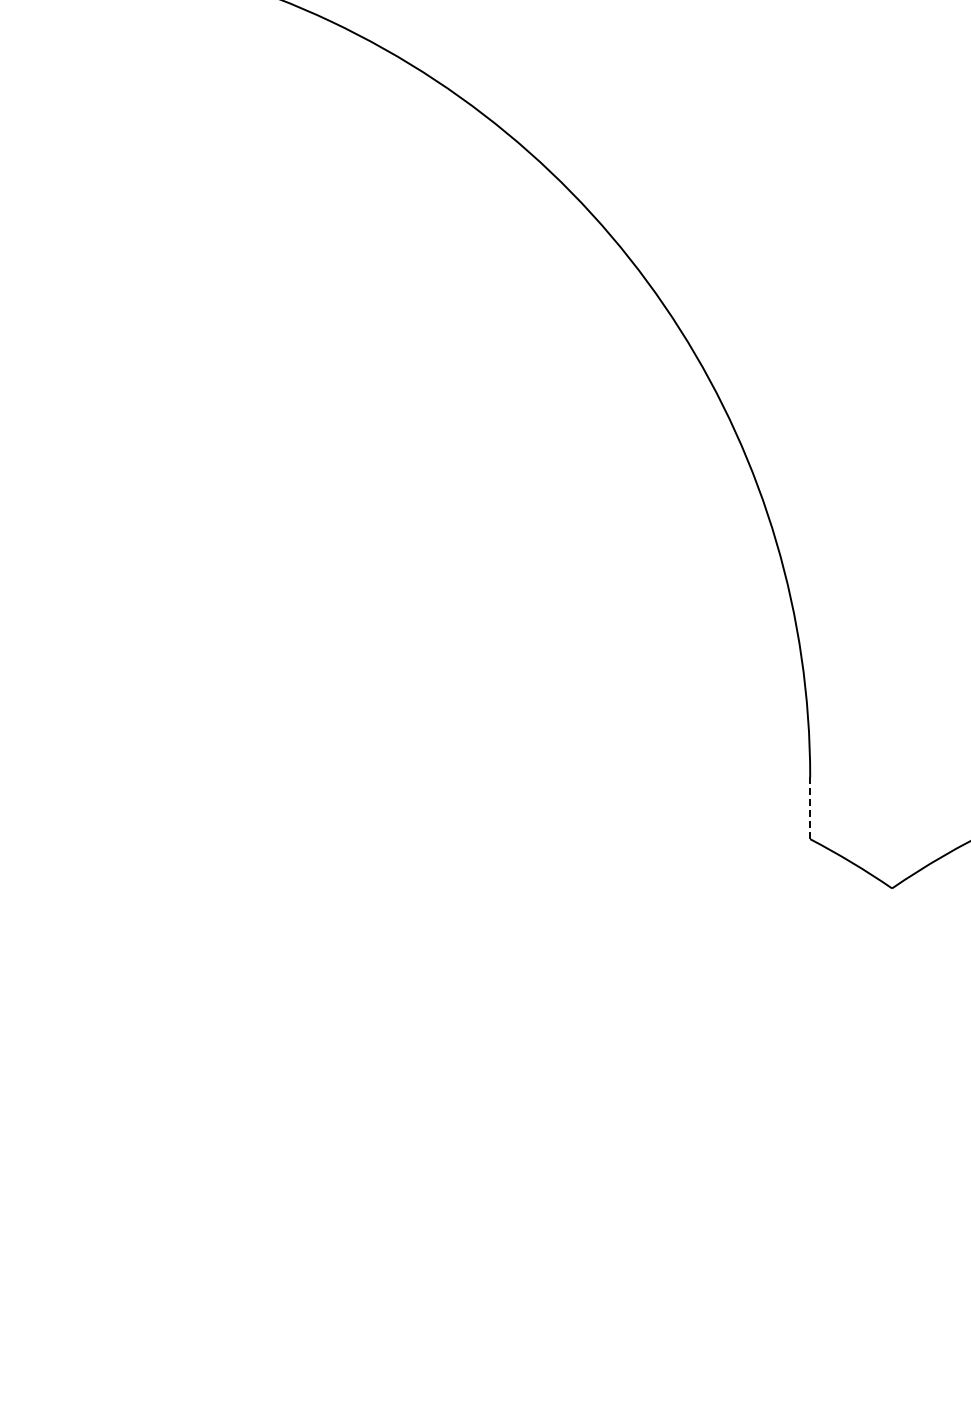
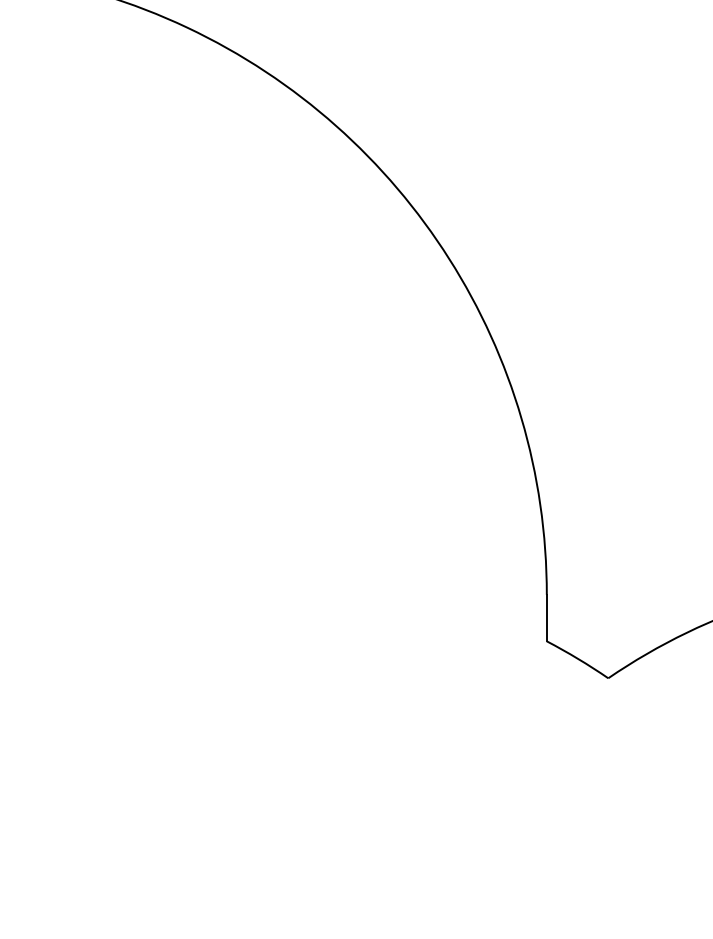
line: (810, 808) -> (547, 618), dashed -> solid

